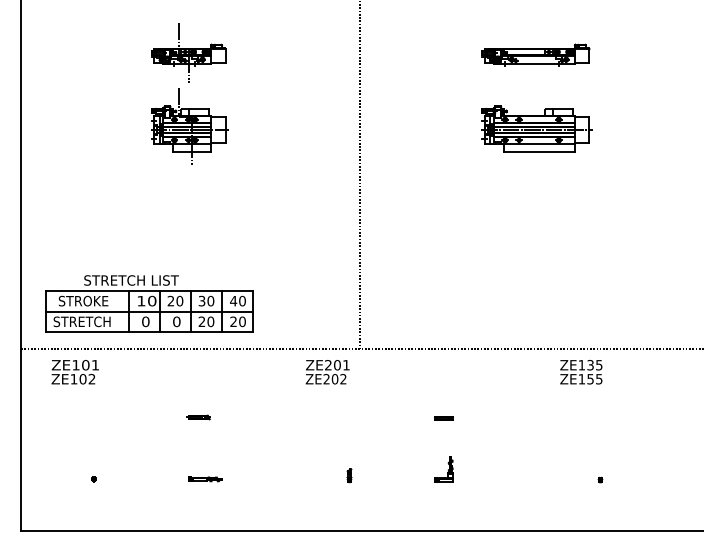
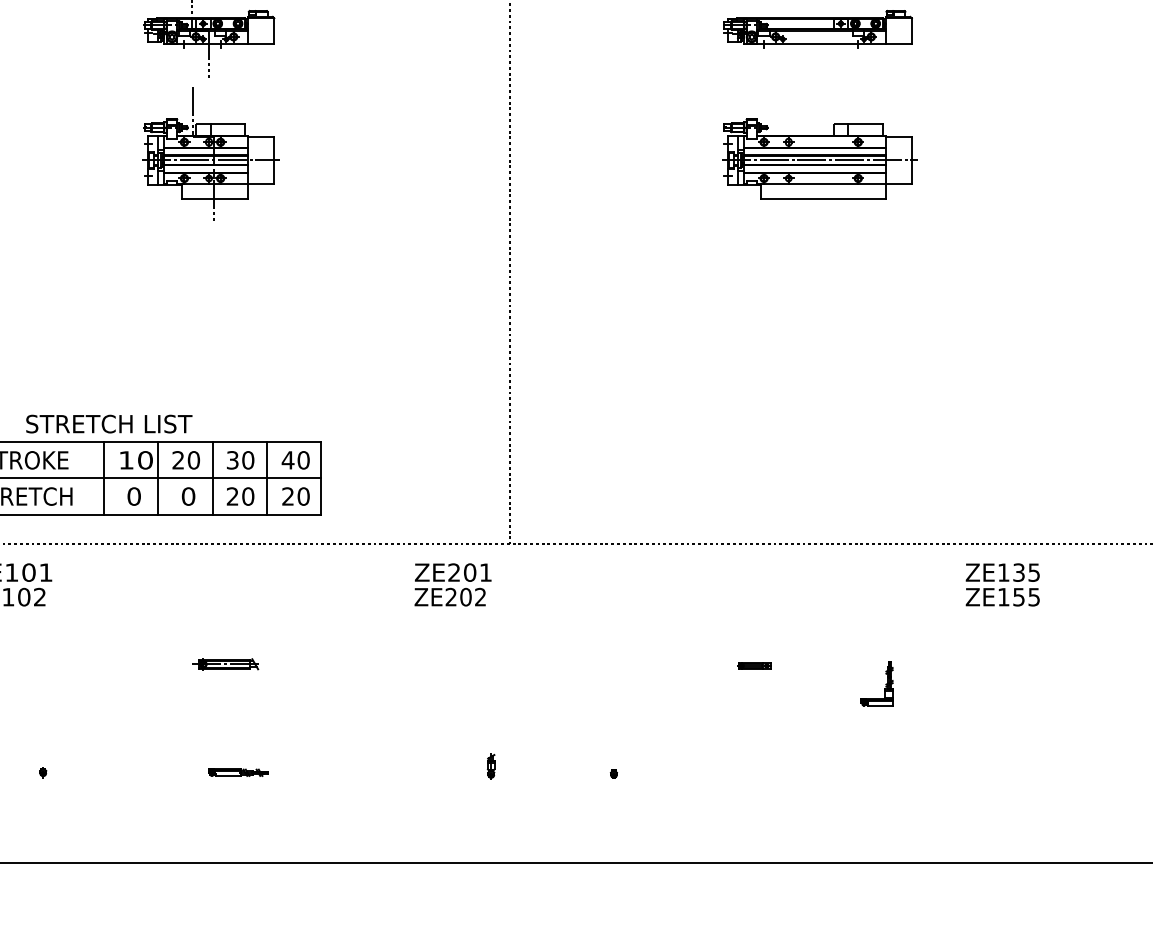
text: (581, 372) -> (1003, 585), moved
part: (198, 417) -> (226, 664), size x1.6
line: (443, 418) -> (754, 666), moved
part: (443, 469) -> (876, 683), moved
part: (600, 479) -> (613, 772), moved

